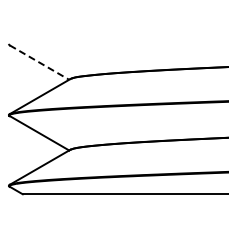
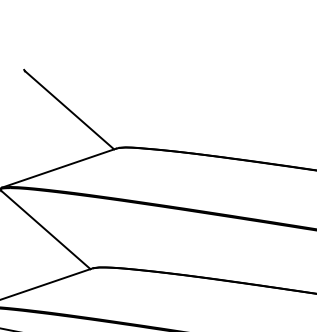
line: (39, 62) -> (69, 110), dashed -> solid

